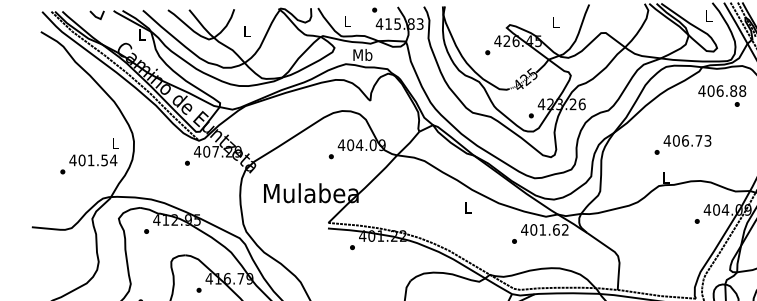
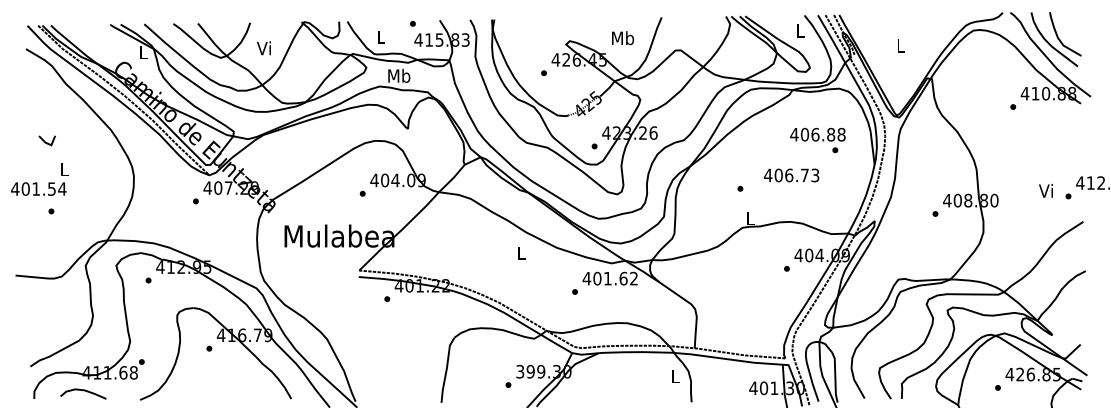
line: (95, 15) -> (45, 141), moved
text: (556, 22) -> (623, 38), L -> Mb
text: (245, 31) -> (263, 48), L -> Vi
text: (721, 96) -> (817, 140), moved
text: (687, 140) -> (791, 175), moved
text: (93, 152) -> (39, 179), moved

